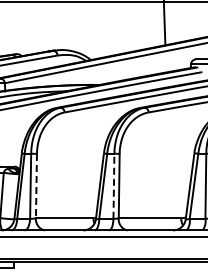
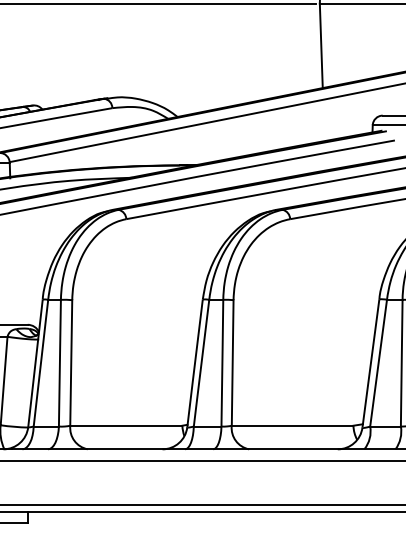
line: (113, 185) -> (221, 361), dashed -> solid
line: (36, 186) -> (71, 363), dashed -> solid

